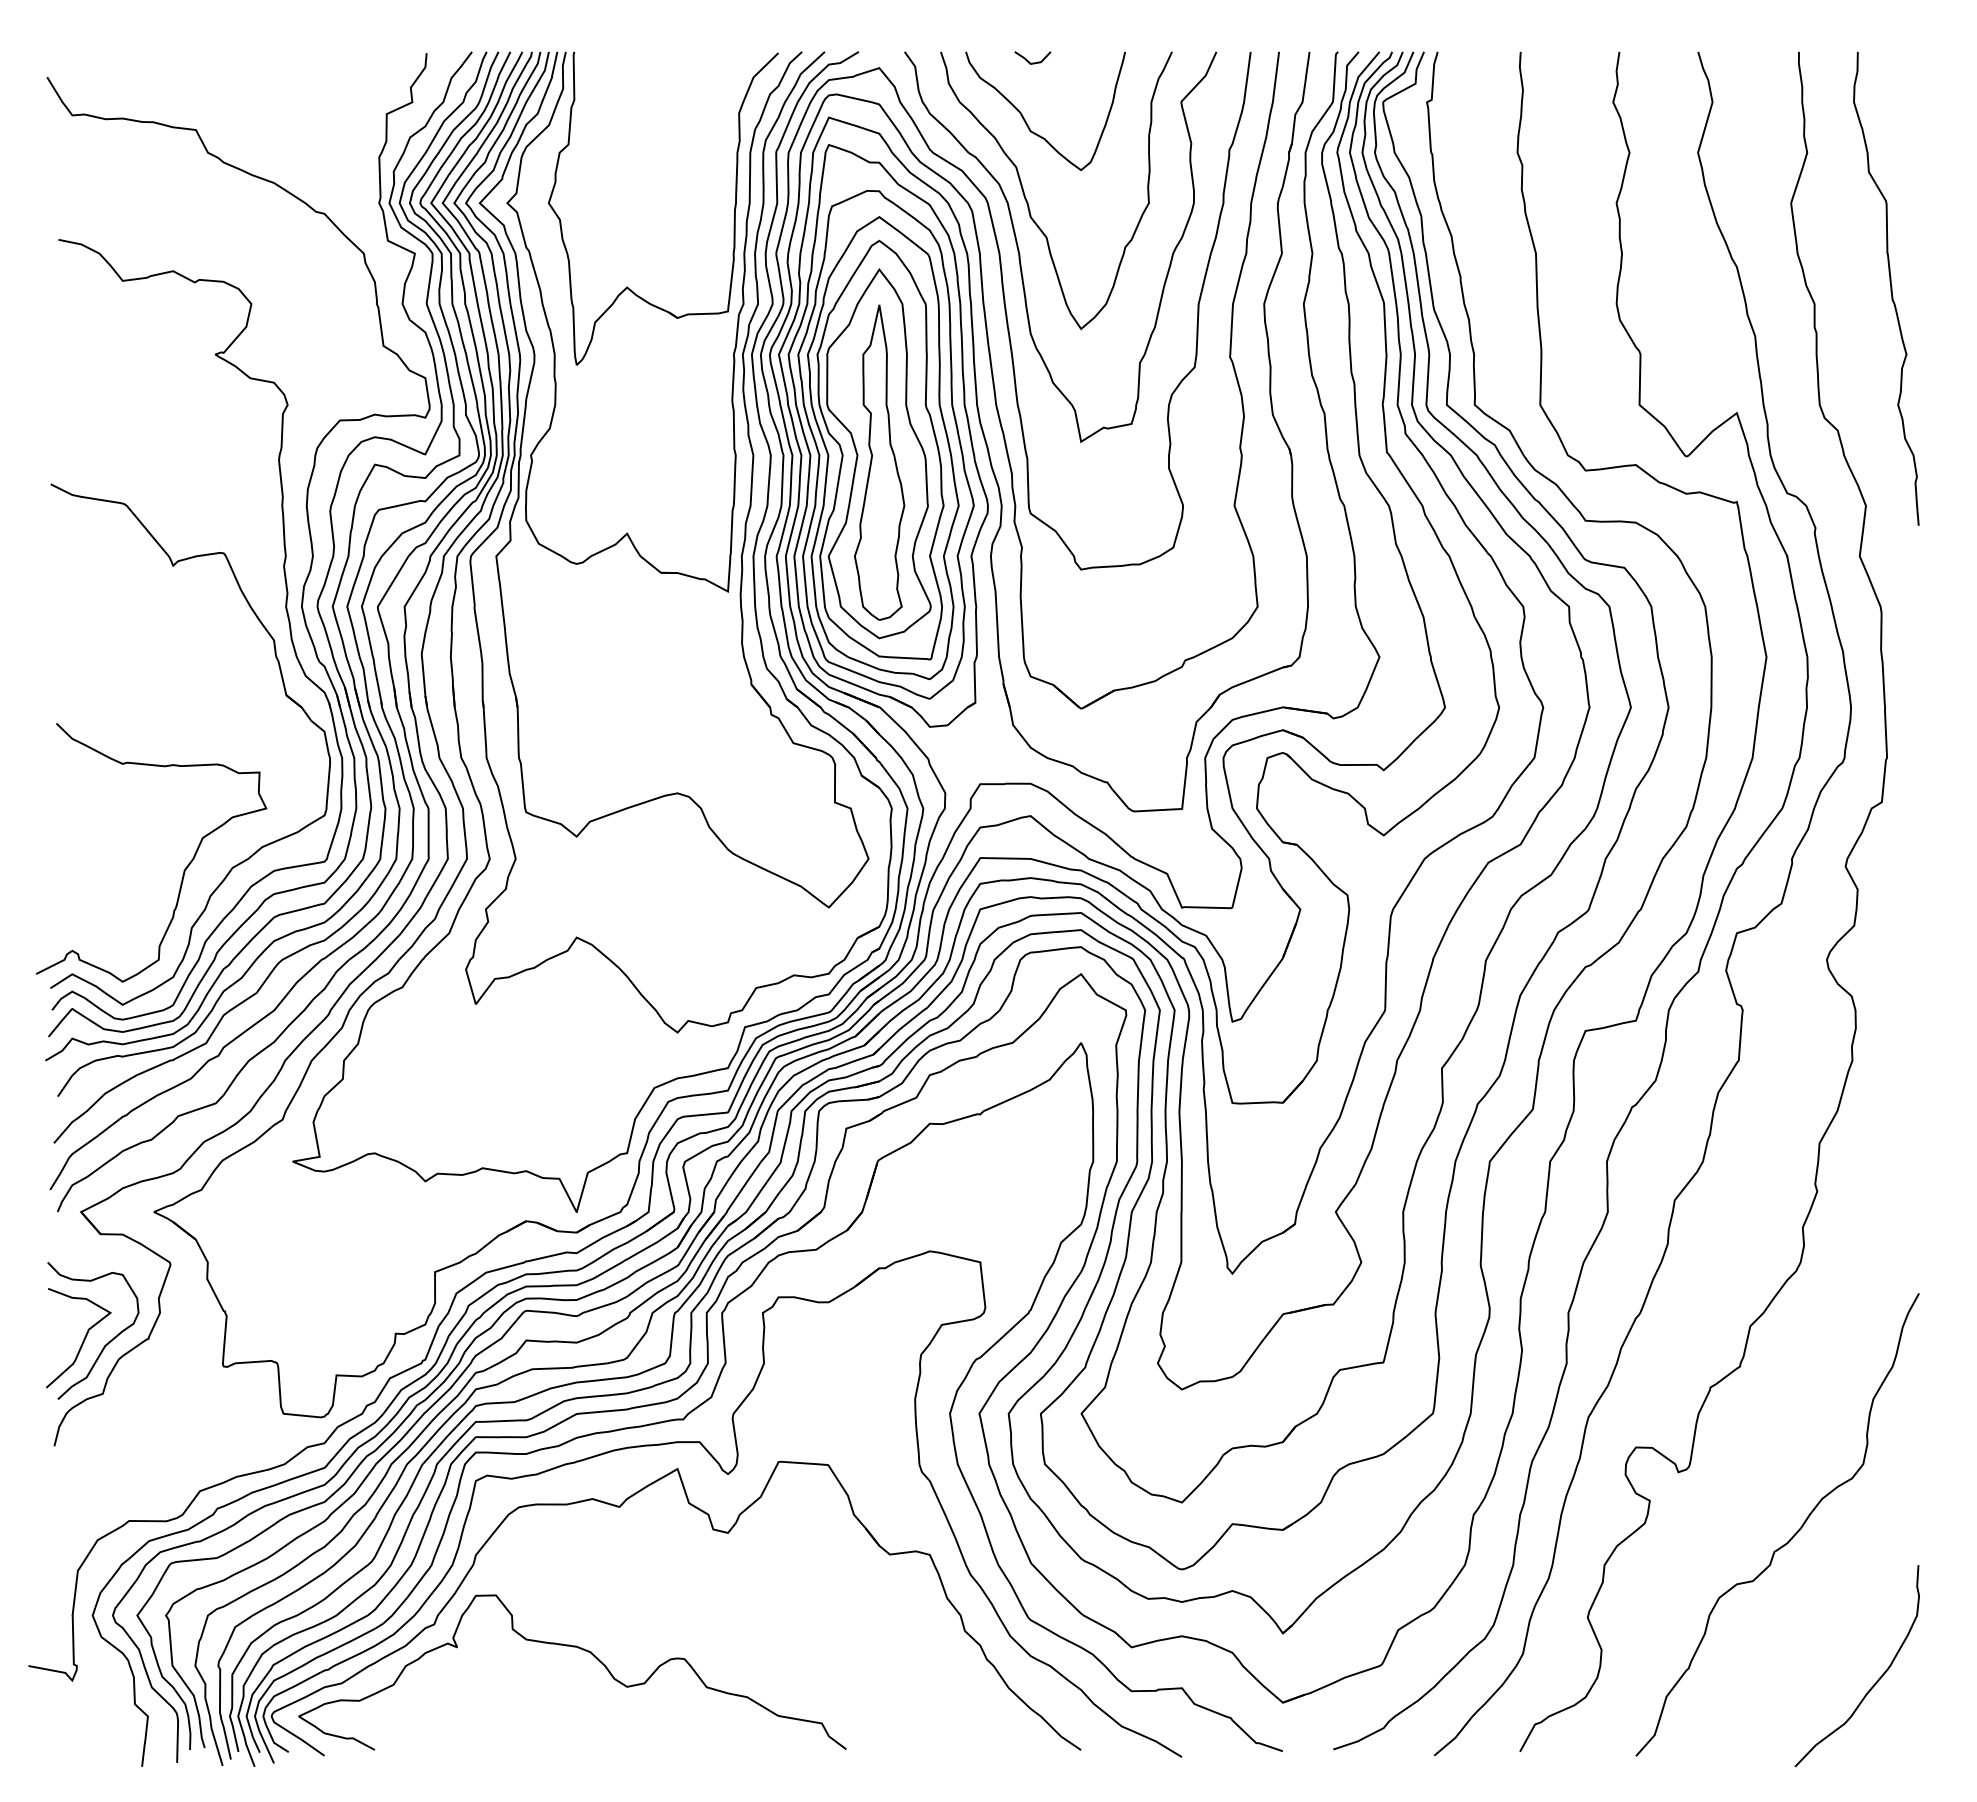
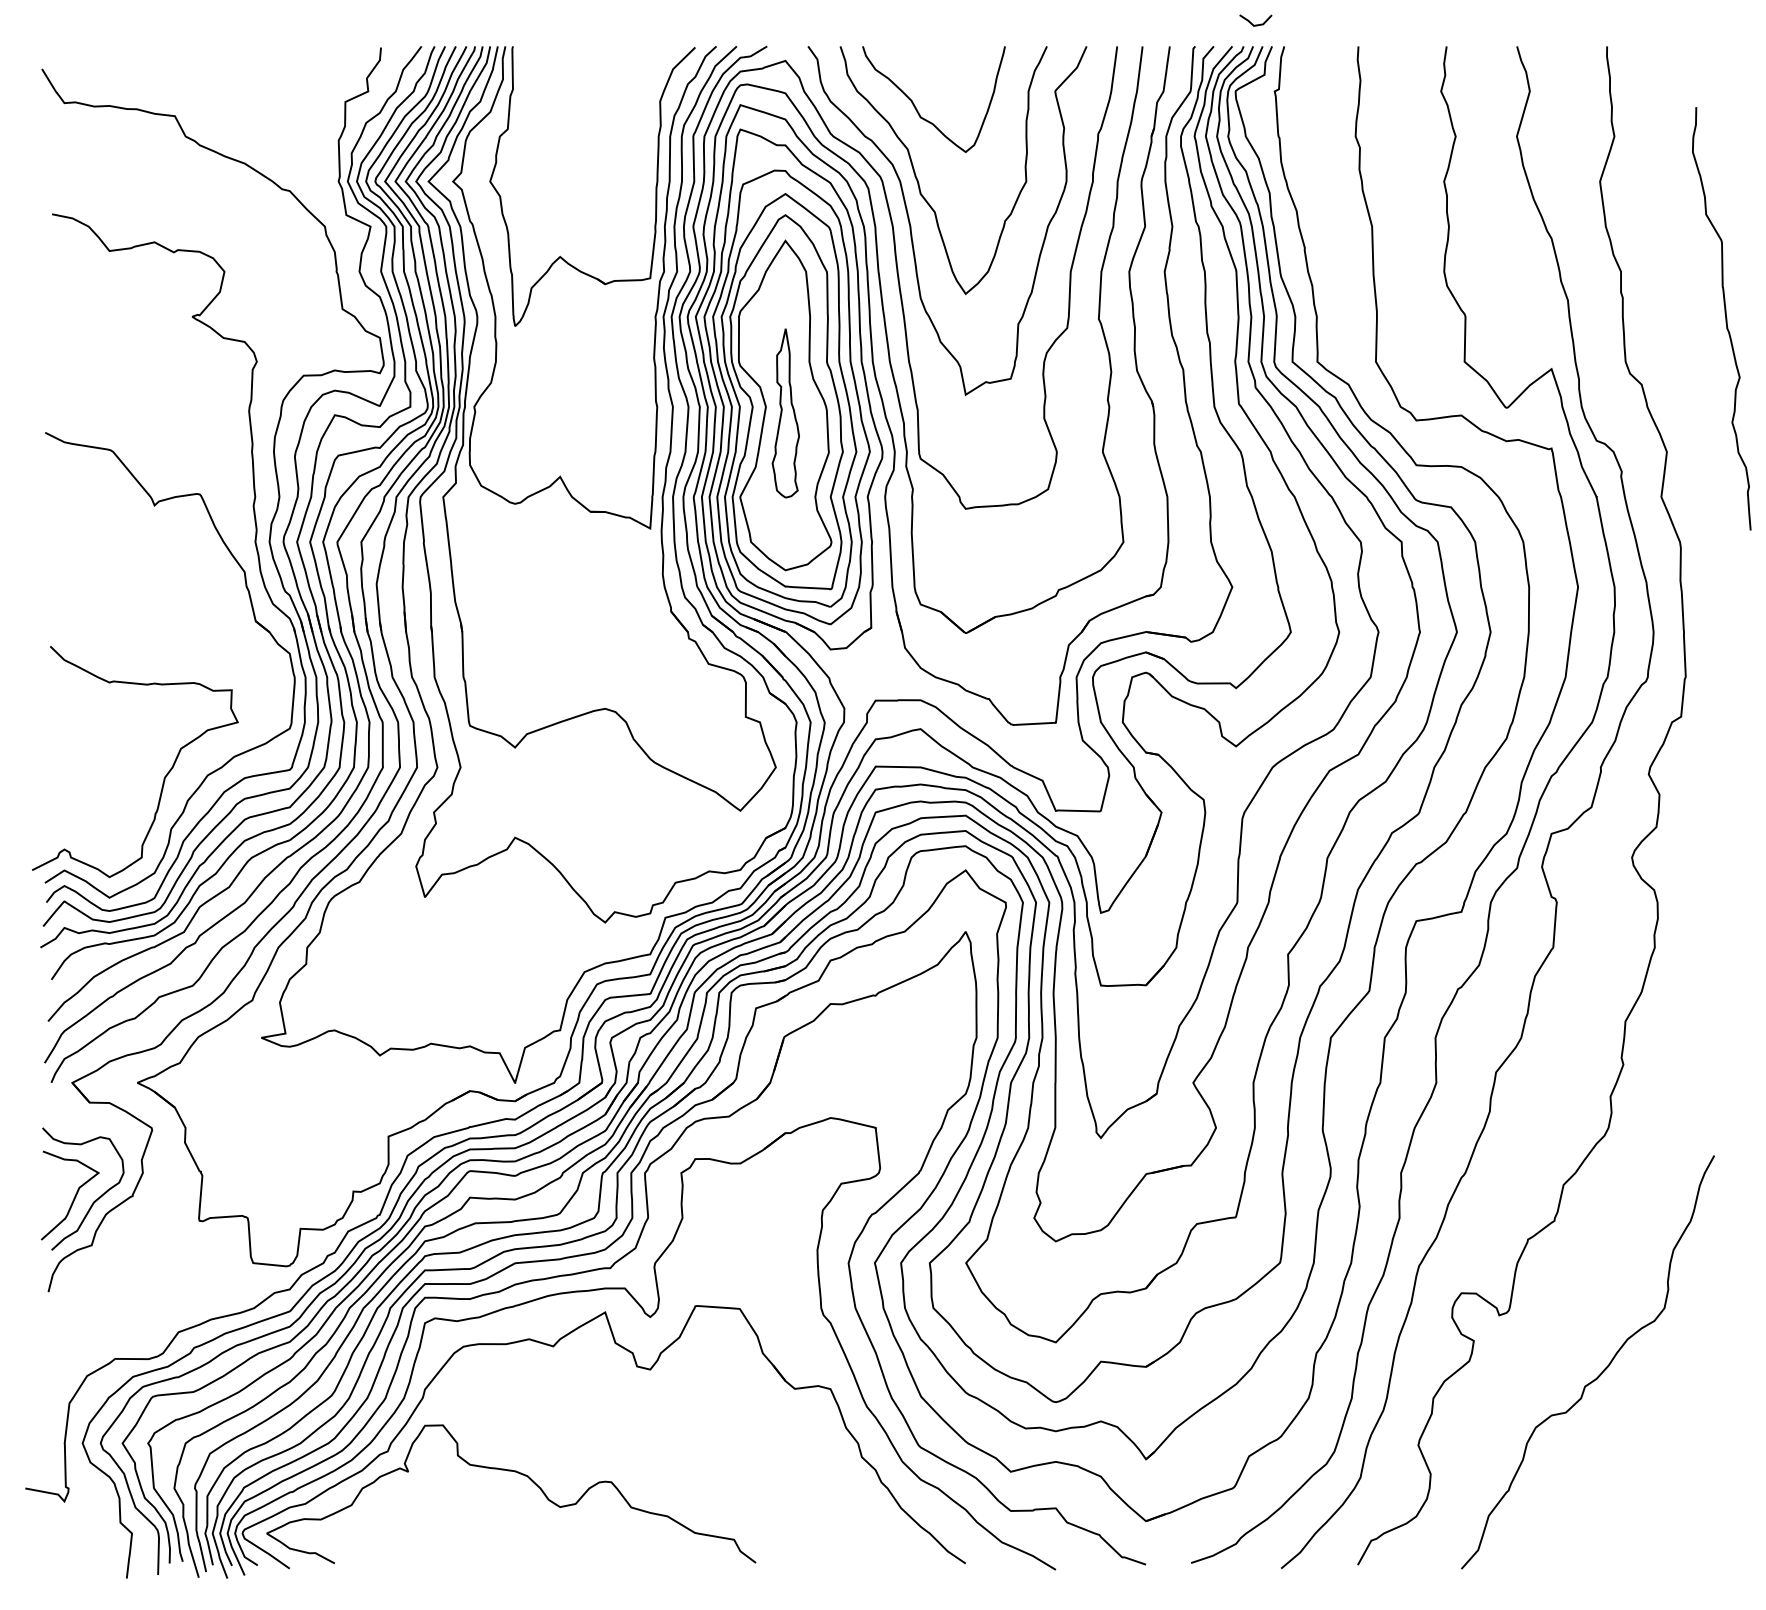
line: (1028, 60) -> (1251, 22), moved
curve: (1890, 288) -> (1725, 318), moved
part: (879, 462) -> (785, 413), size x0.6
curve: (1874, 1683) -> (1674, 1504), removed

